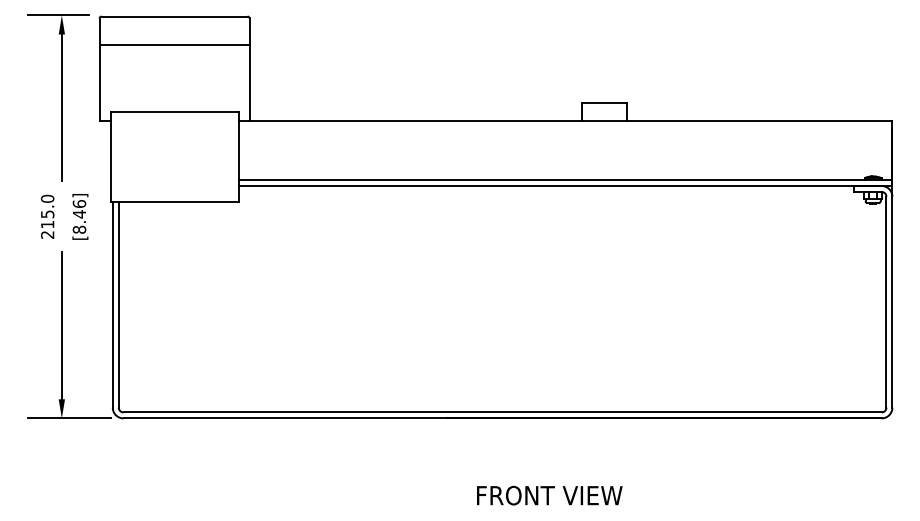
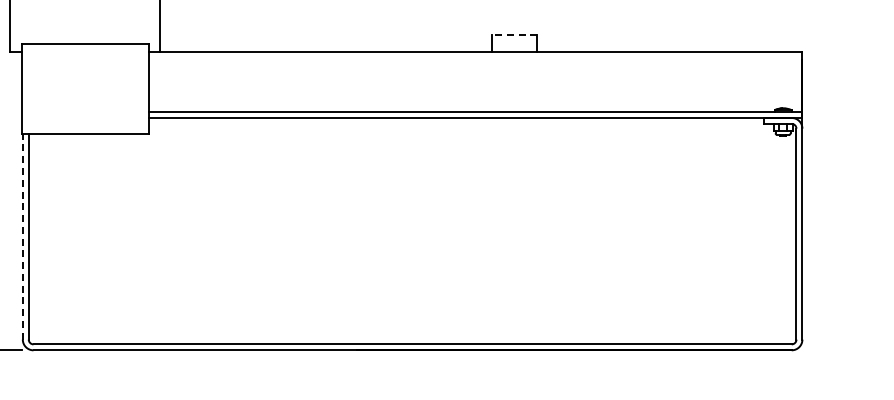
line: (604, 102) -> (514, 34), solid -> dashed
line: (112, 304) -> (22, 236), solid -> dashed

